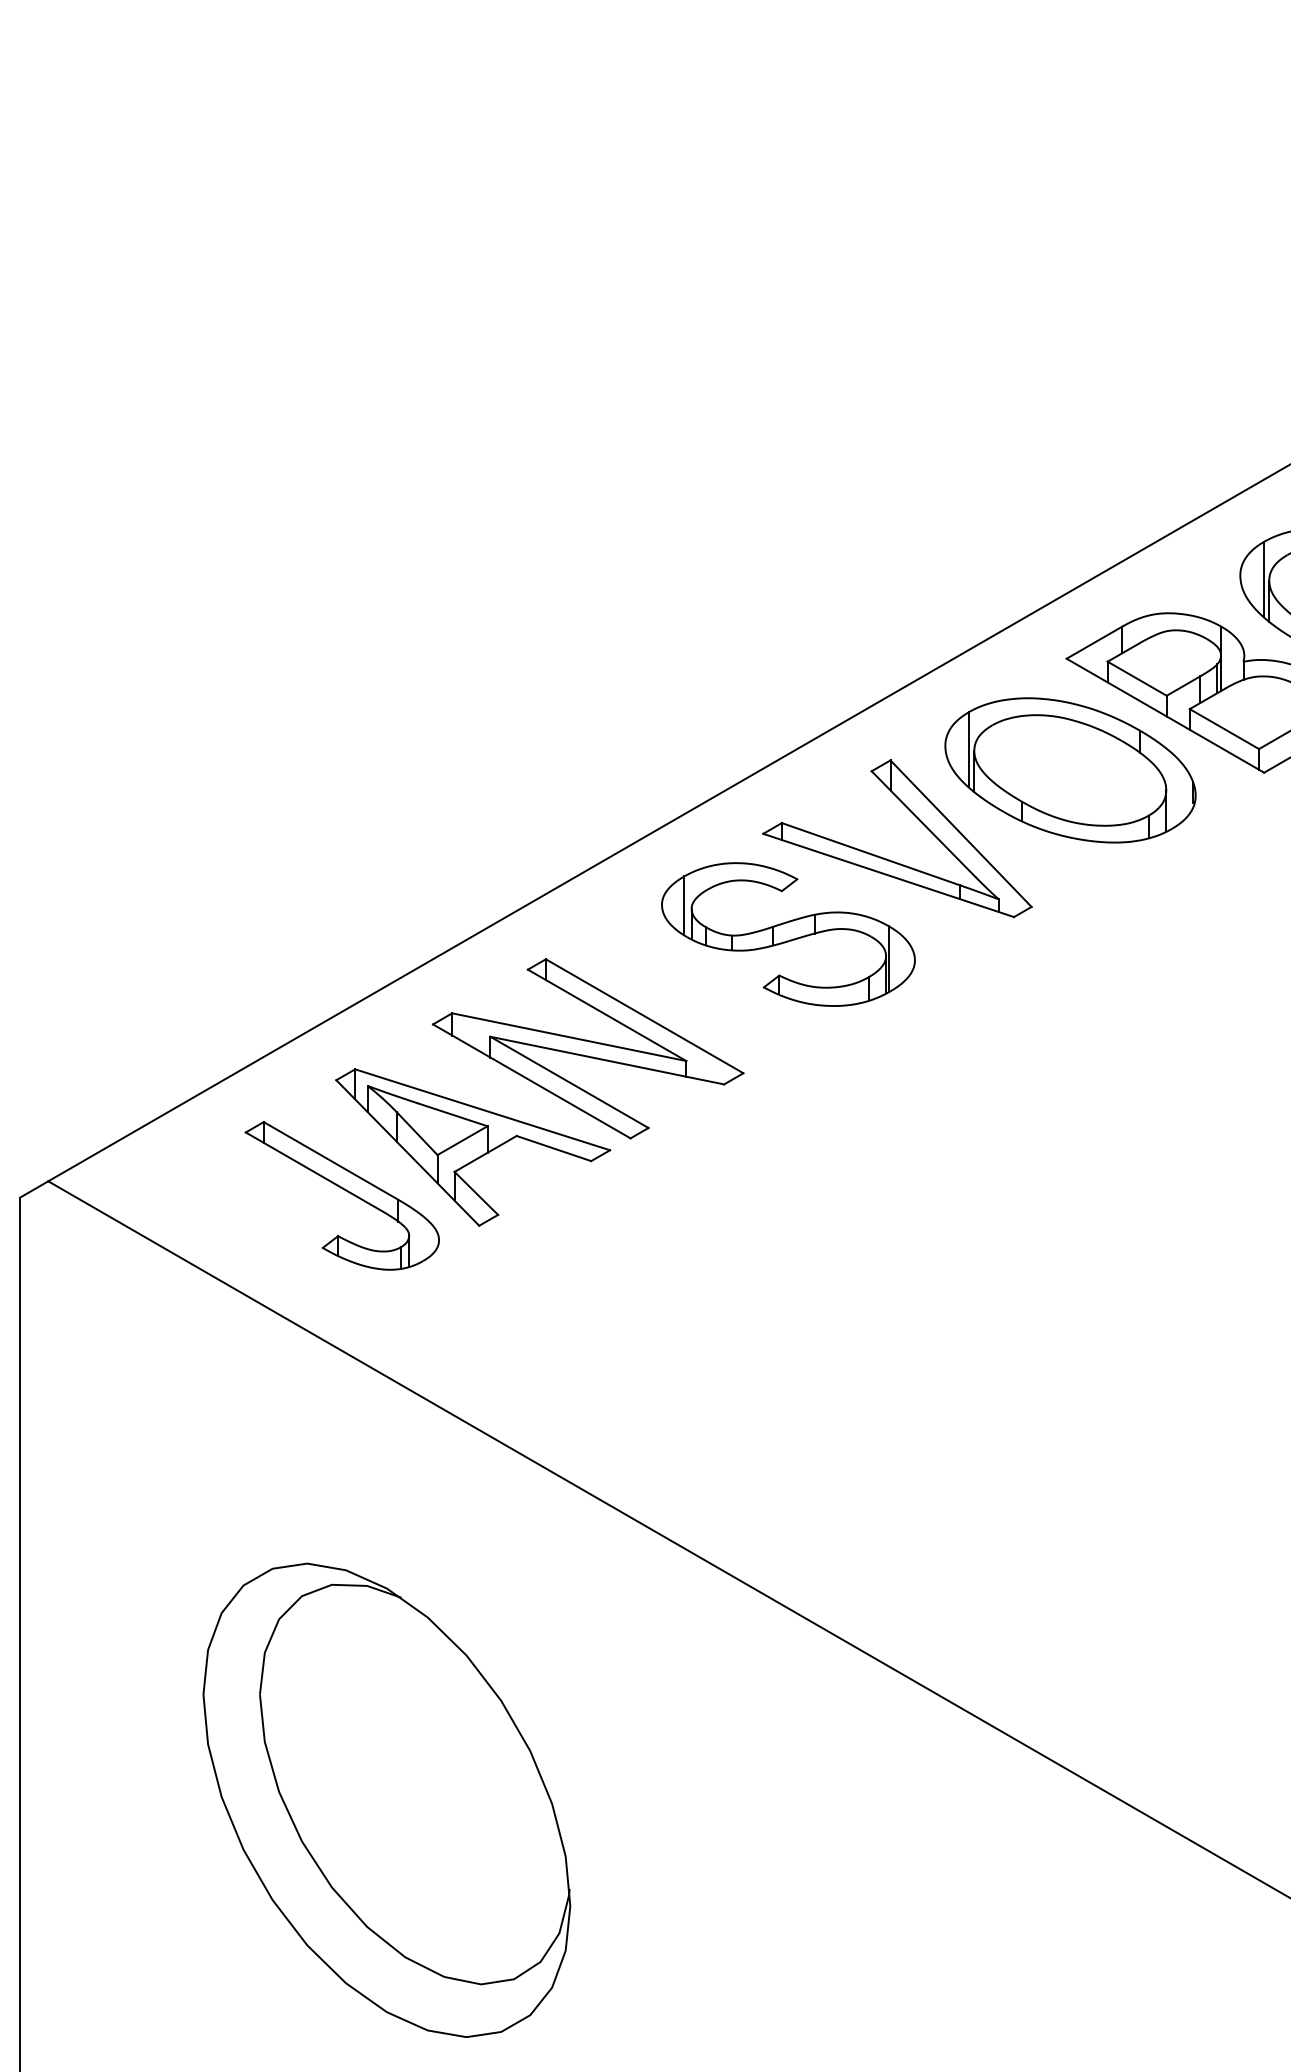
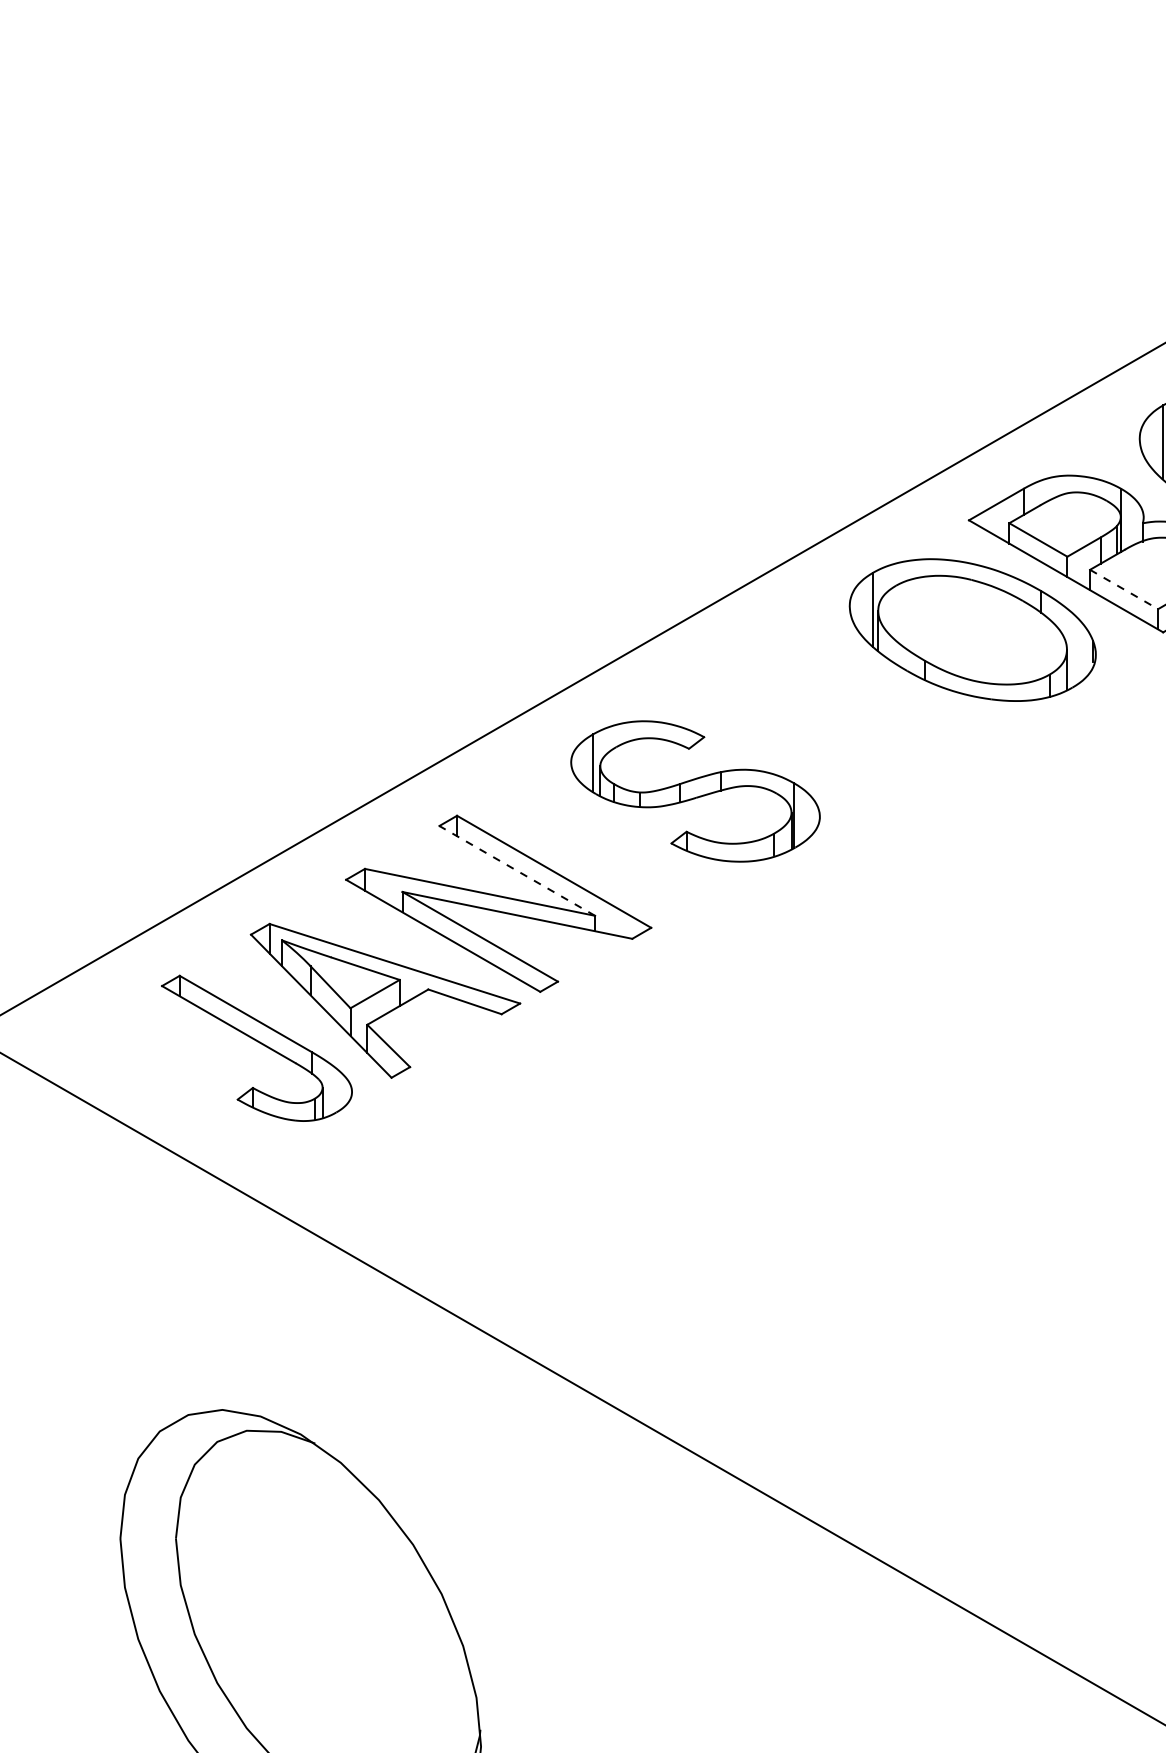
line: (1224, 729) -> (1124, 589), solid -> dashed
part: (889, 859) -> (794, 717), removed
line: (606, 1015) -> (516, 871), solid -> dashed

